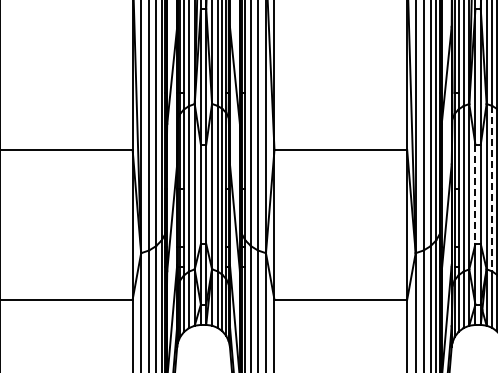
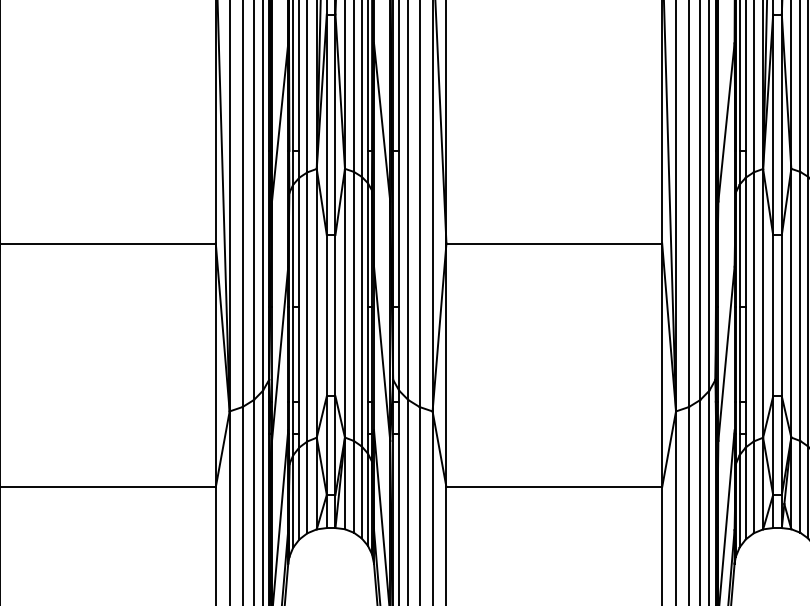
line: (492, 188) -> (800, 306), dashed -> solid
line: (475, 194) -> (773, 316), dashed -> solid

